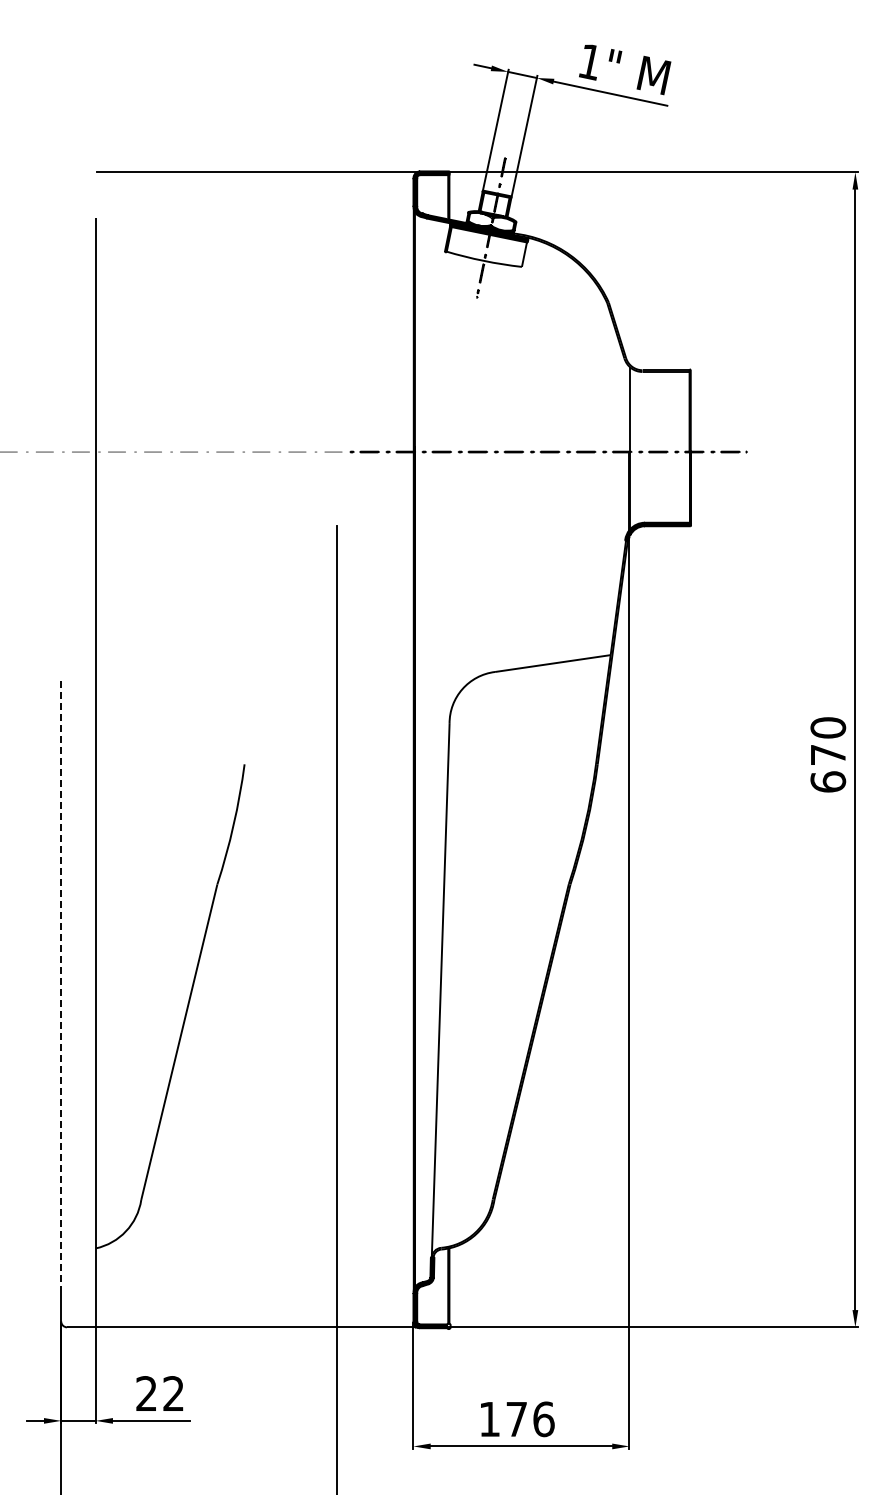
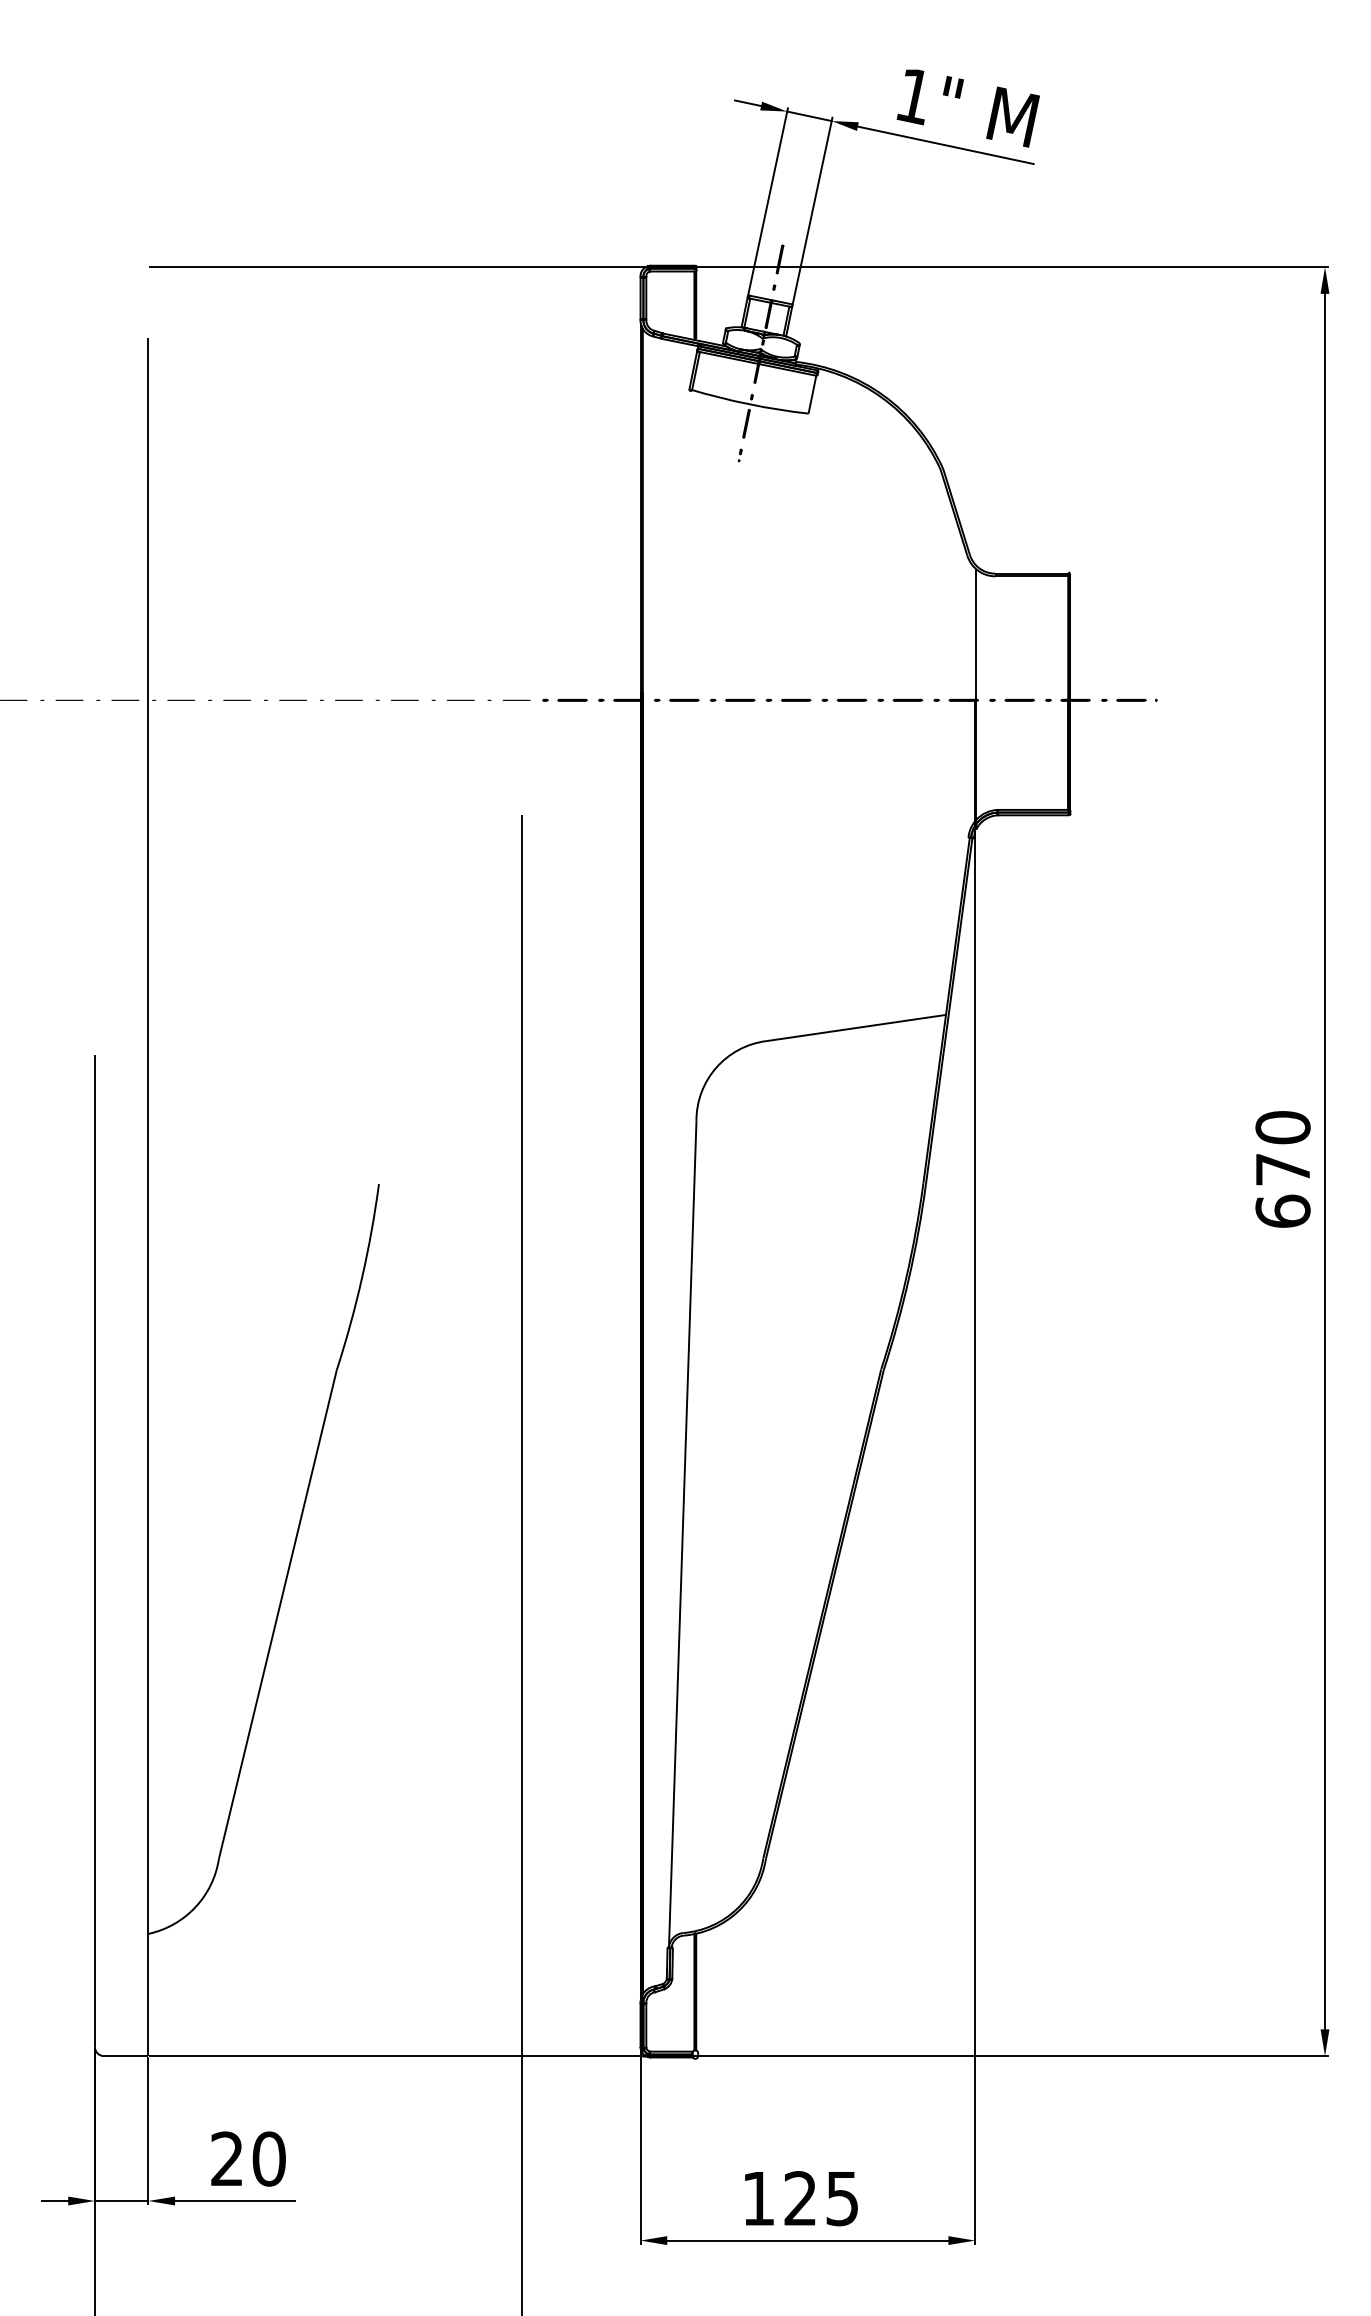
line: (61, 986) -> (95, 1528), dashed -> solid
text: (173, 1393) -> (268, 2158), 22 -> 20
text: (530, 1419) -> (821, 2198), 176 -> 125

